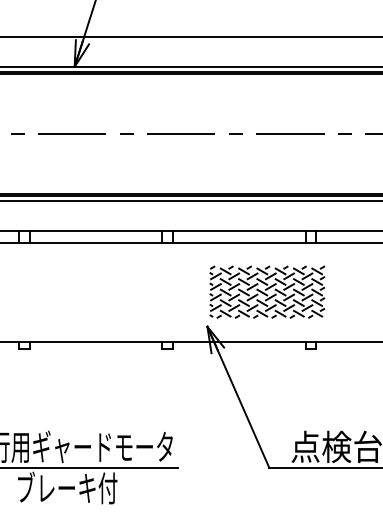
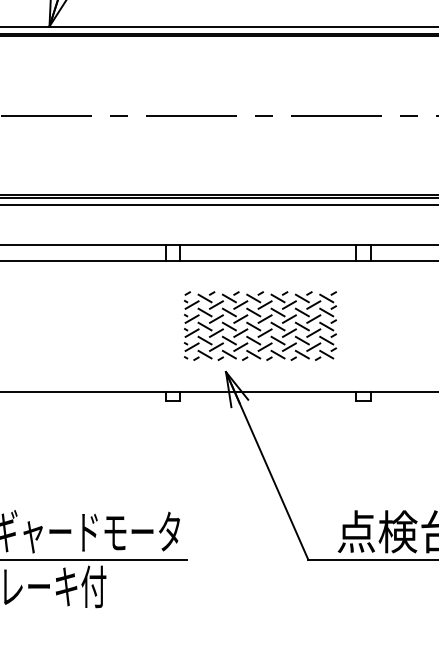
part: (267, 291) -> (260, 325), moved

